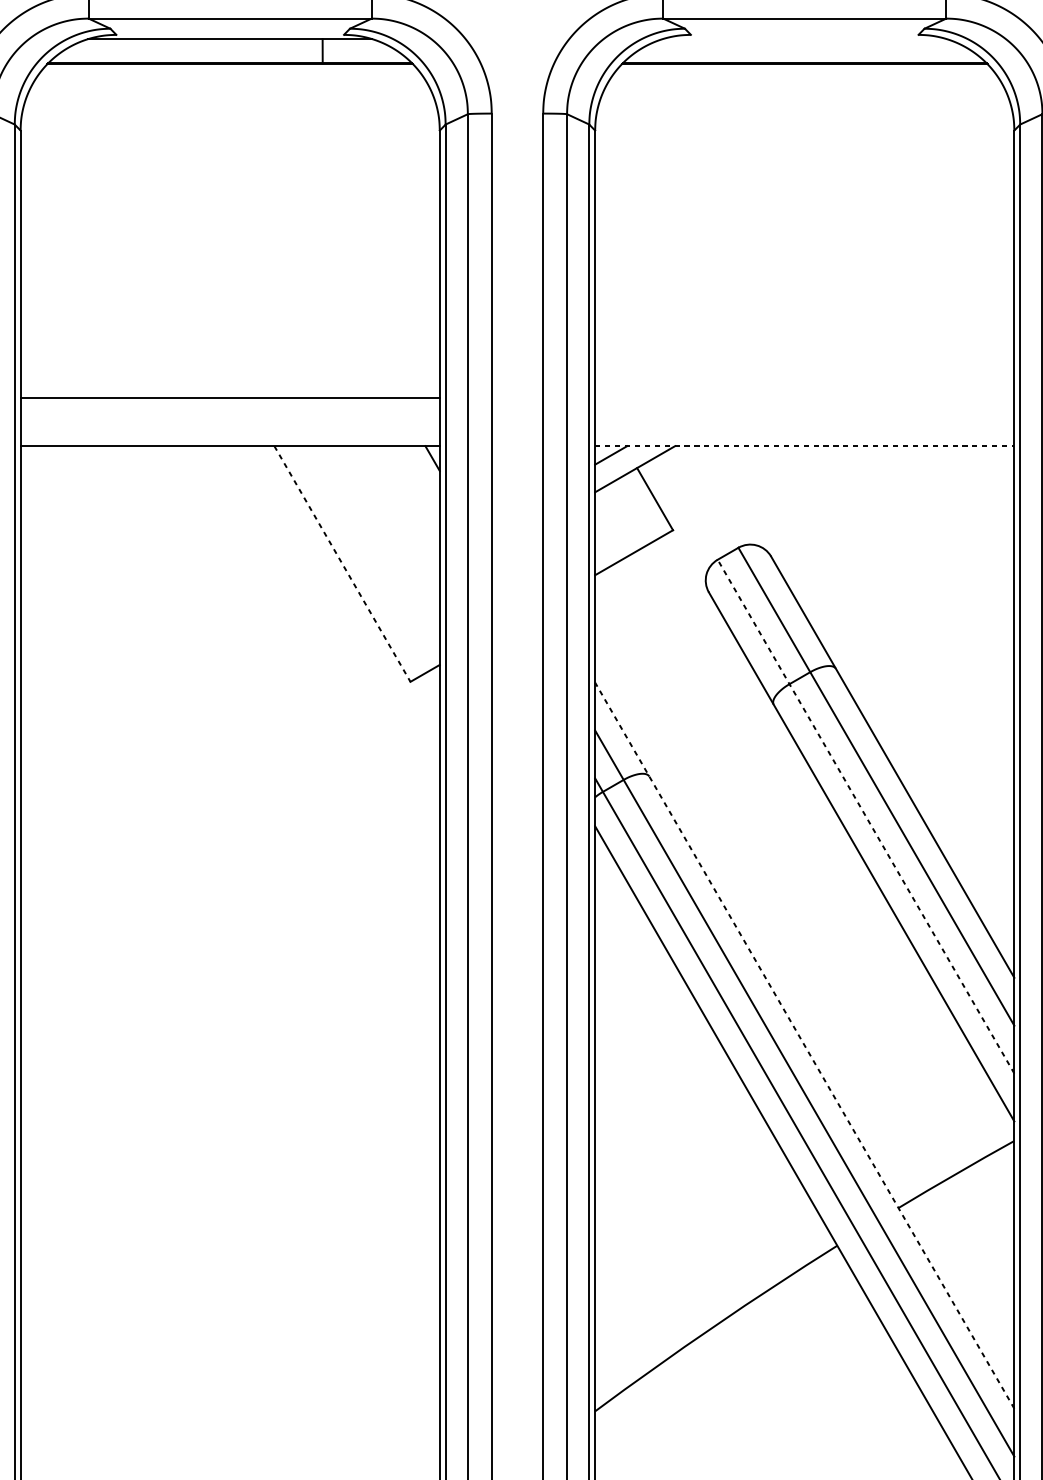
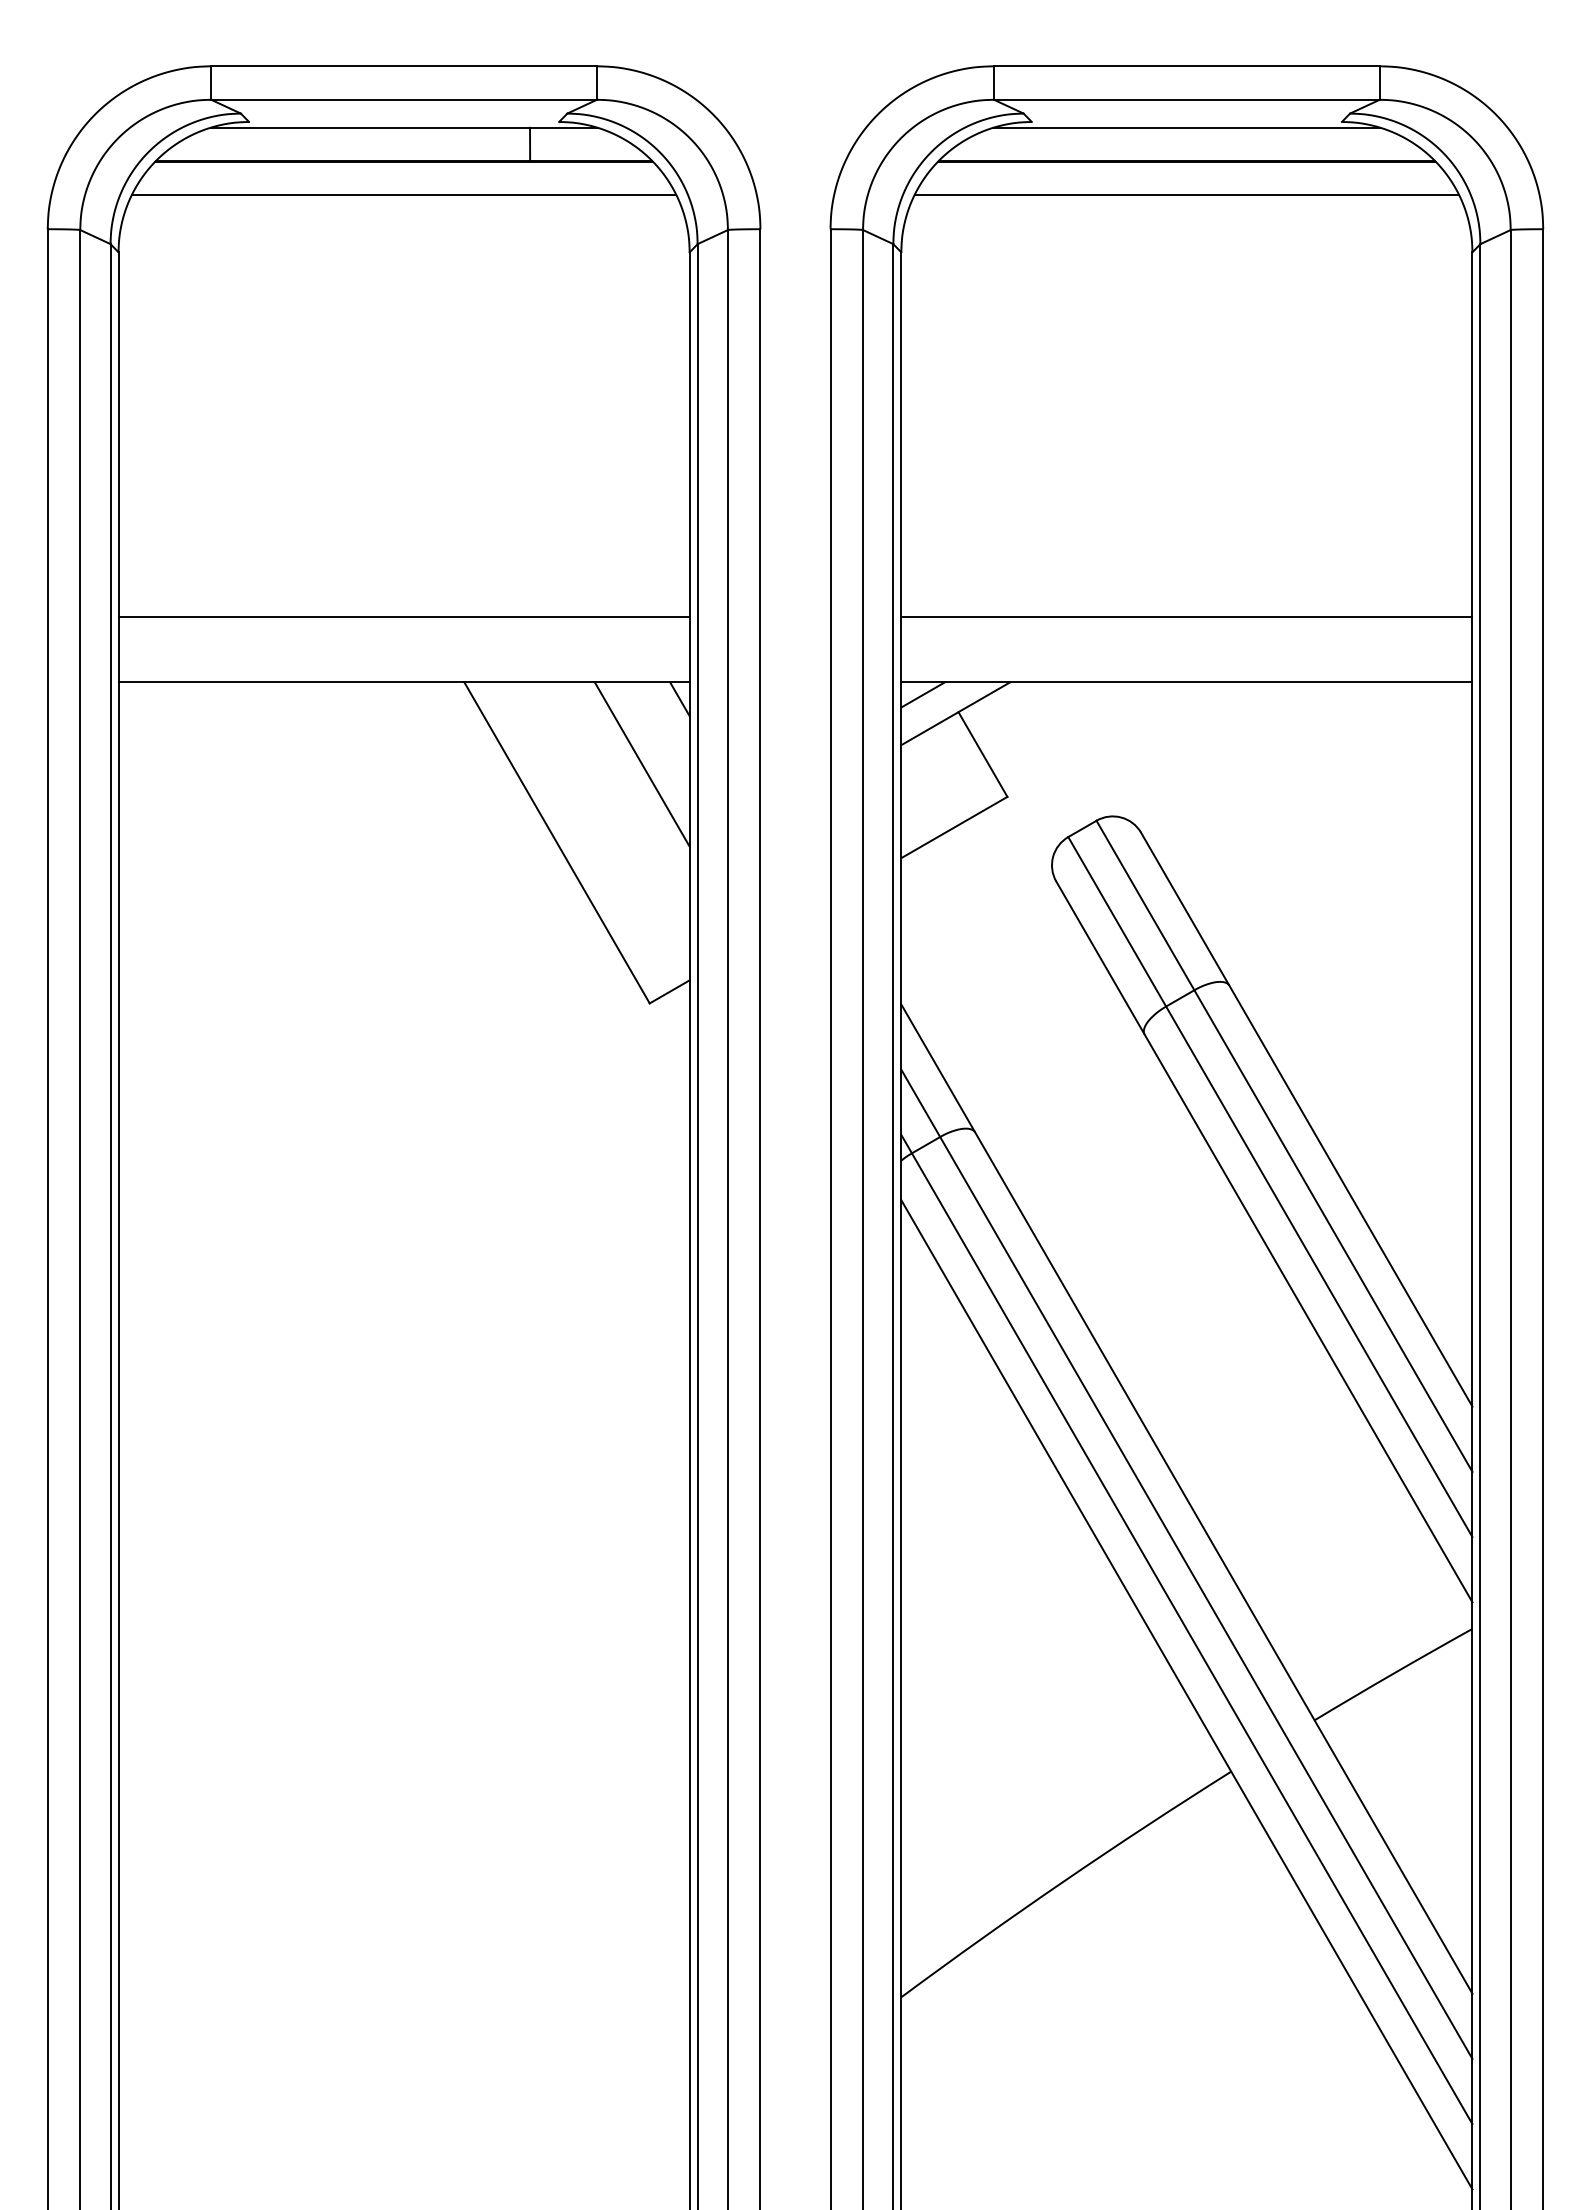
line: (804, 38) -> (1186, 127), added
line: (229, 88) -> (403, 194), added
line: (804, 88) -> (1186, 194), added
line: (804, 398) -> (1186, 617), added
line: (804, 446) -> (1186, 682), dashed -> solid
line: (404, 506) -> (641, 764), added
line: (342, 564) -> (557, 843), dashed -> solid
line: (866, 816) -> (1270, 1186), dashed -> solid
line: (804, 1045) -> (1186, 1498), dashed -> solid

